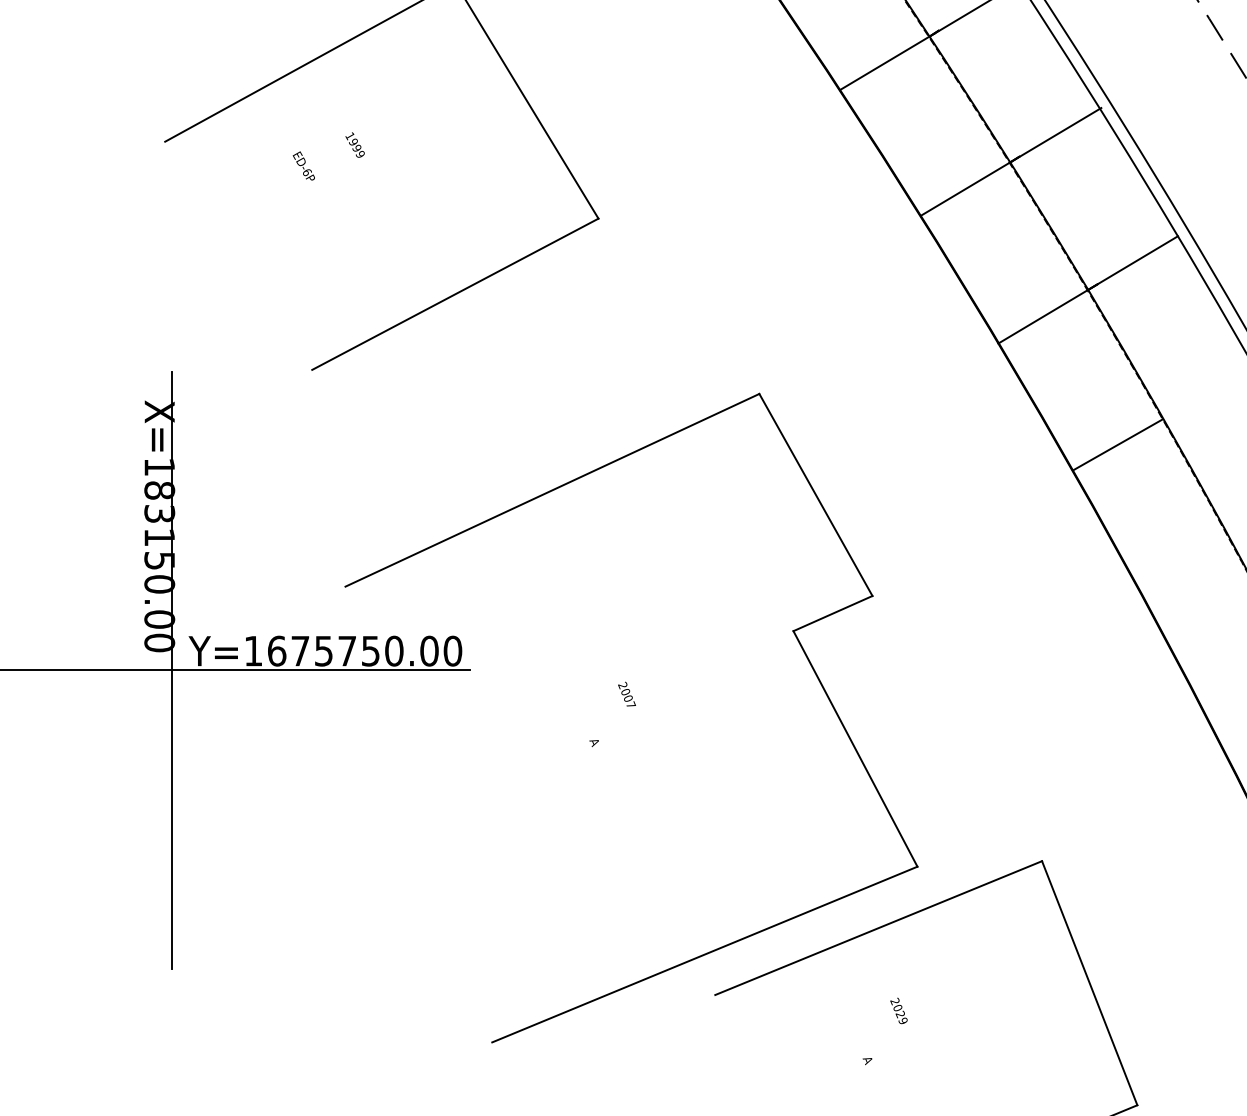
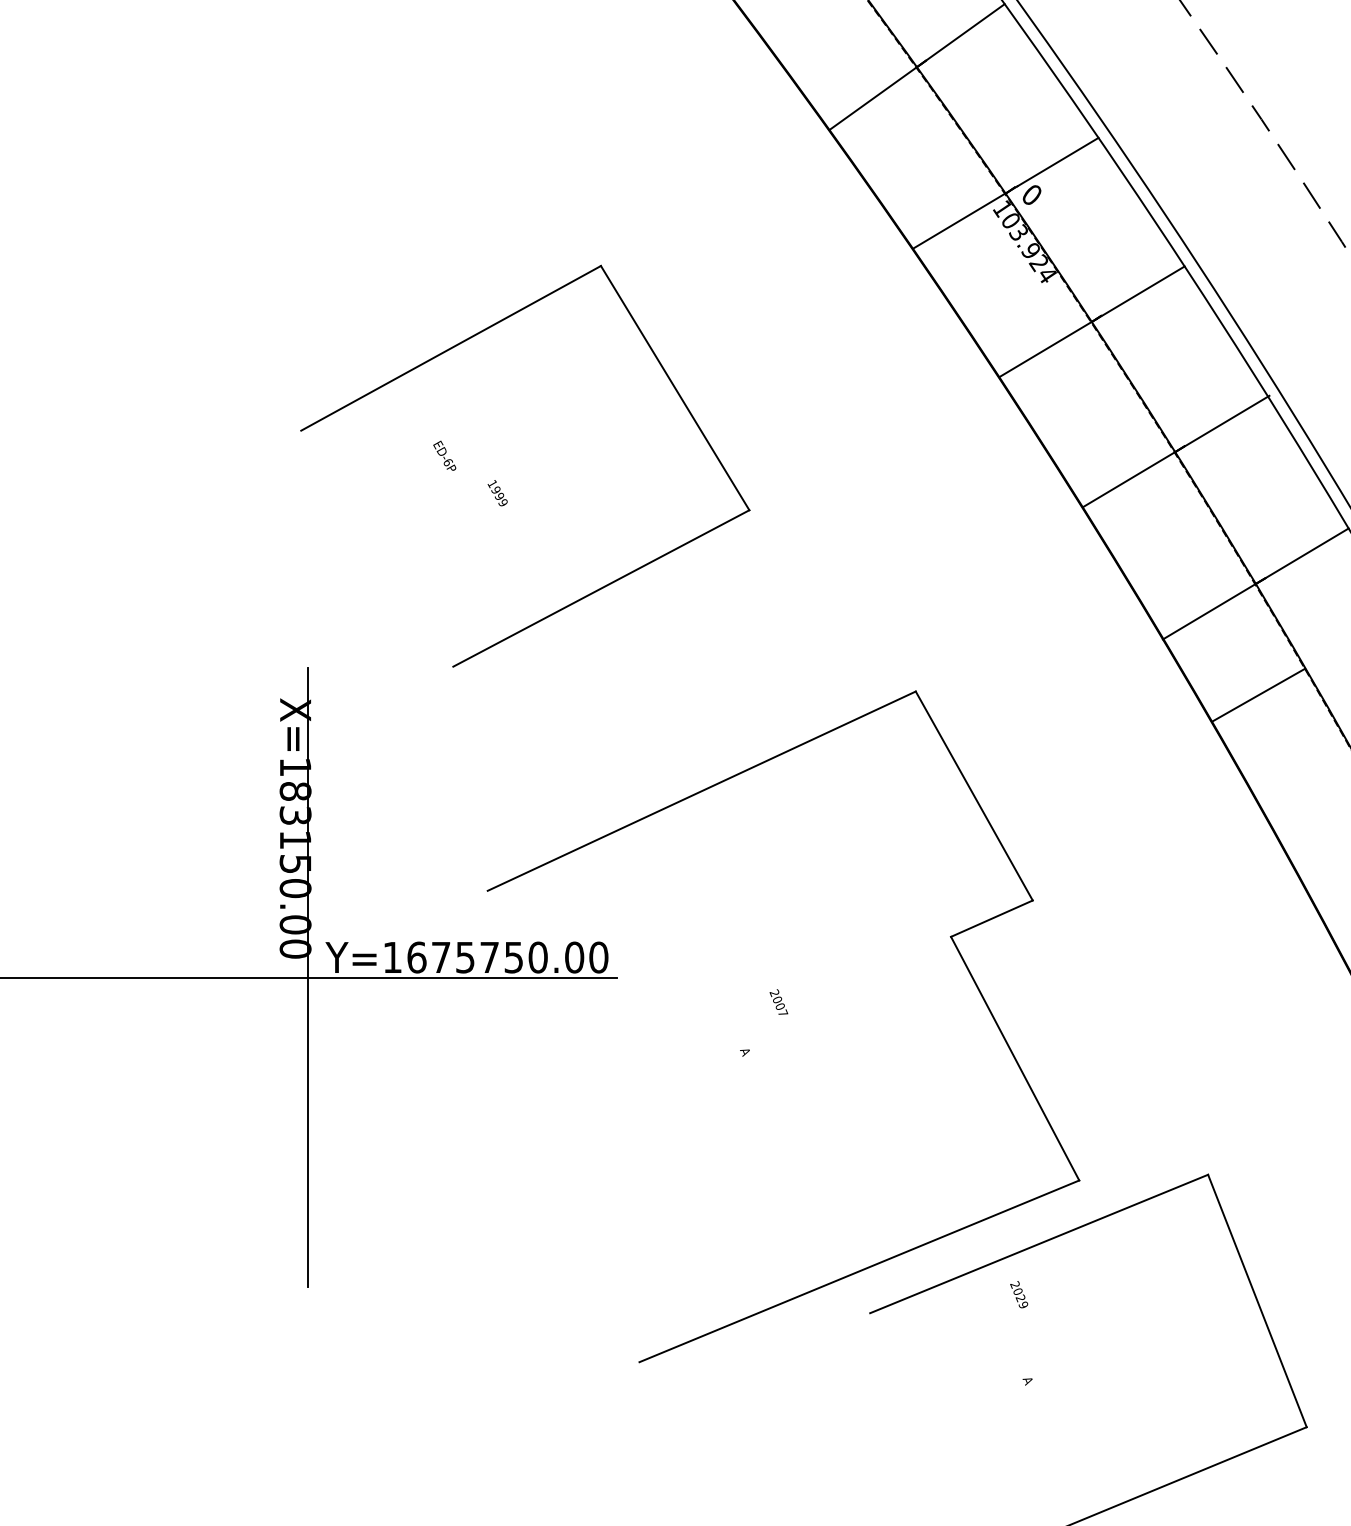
text: (354, 145) -> (497, 493), moved
line: (1117, 444) -> (1258, 694), moved
text: (899, 1010) -> (1019, 1294), moved

